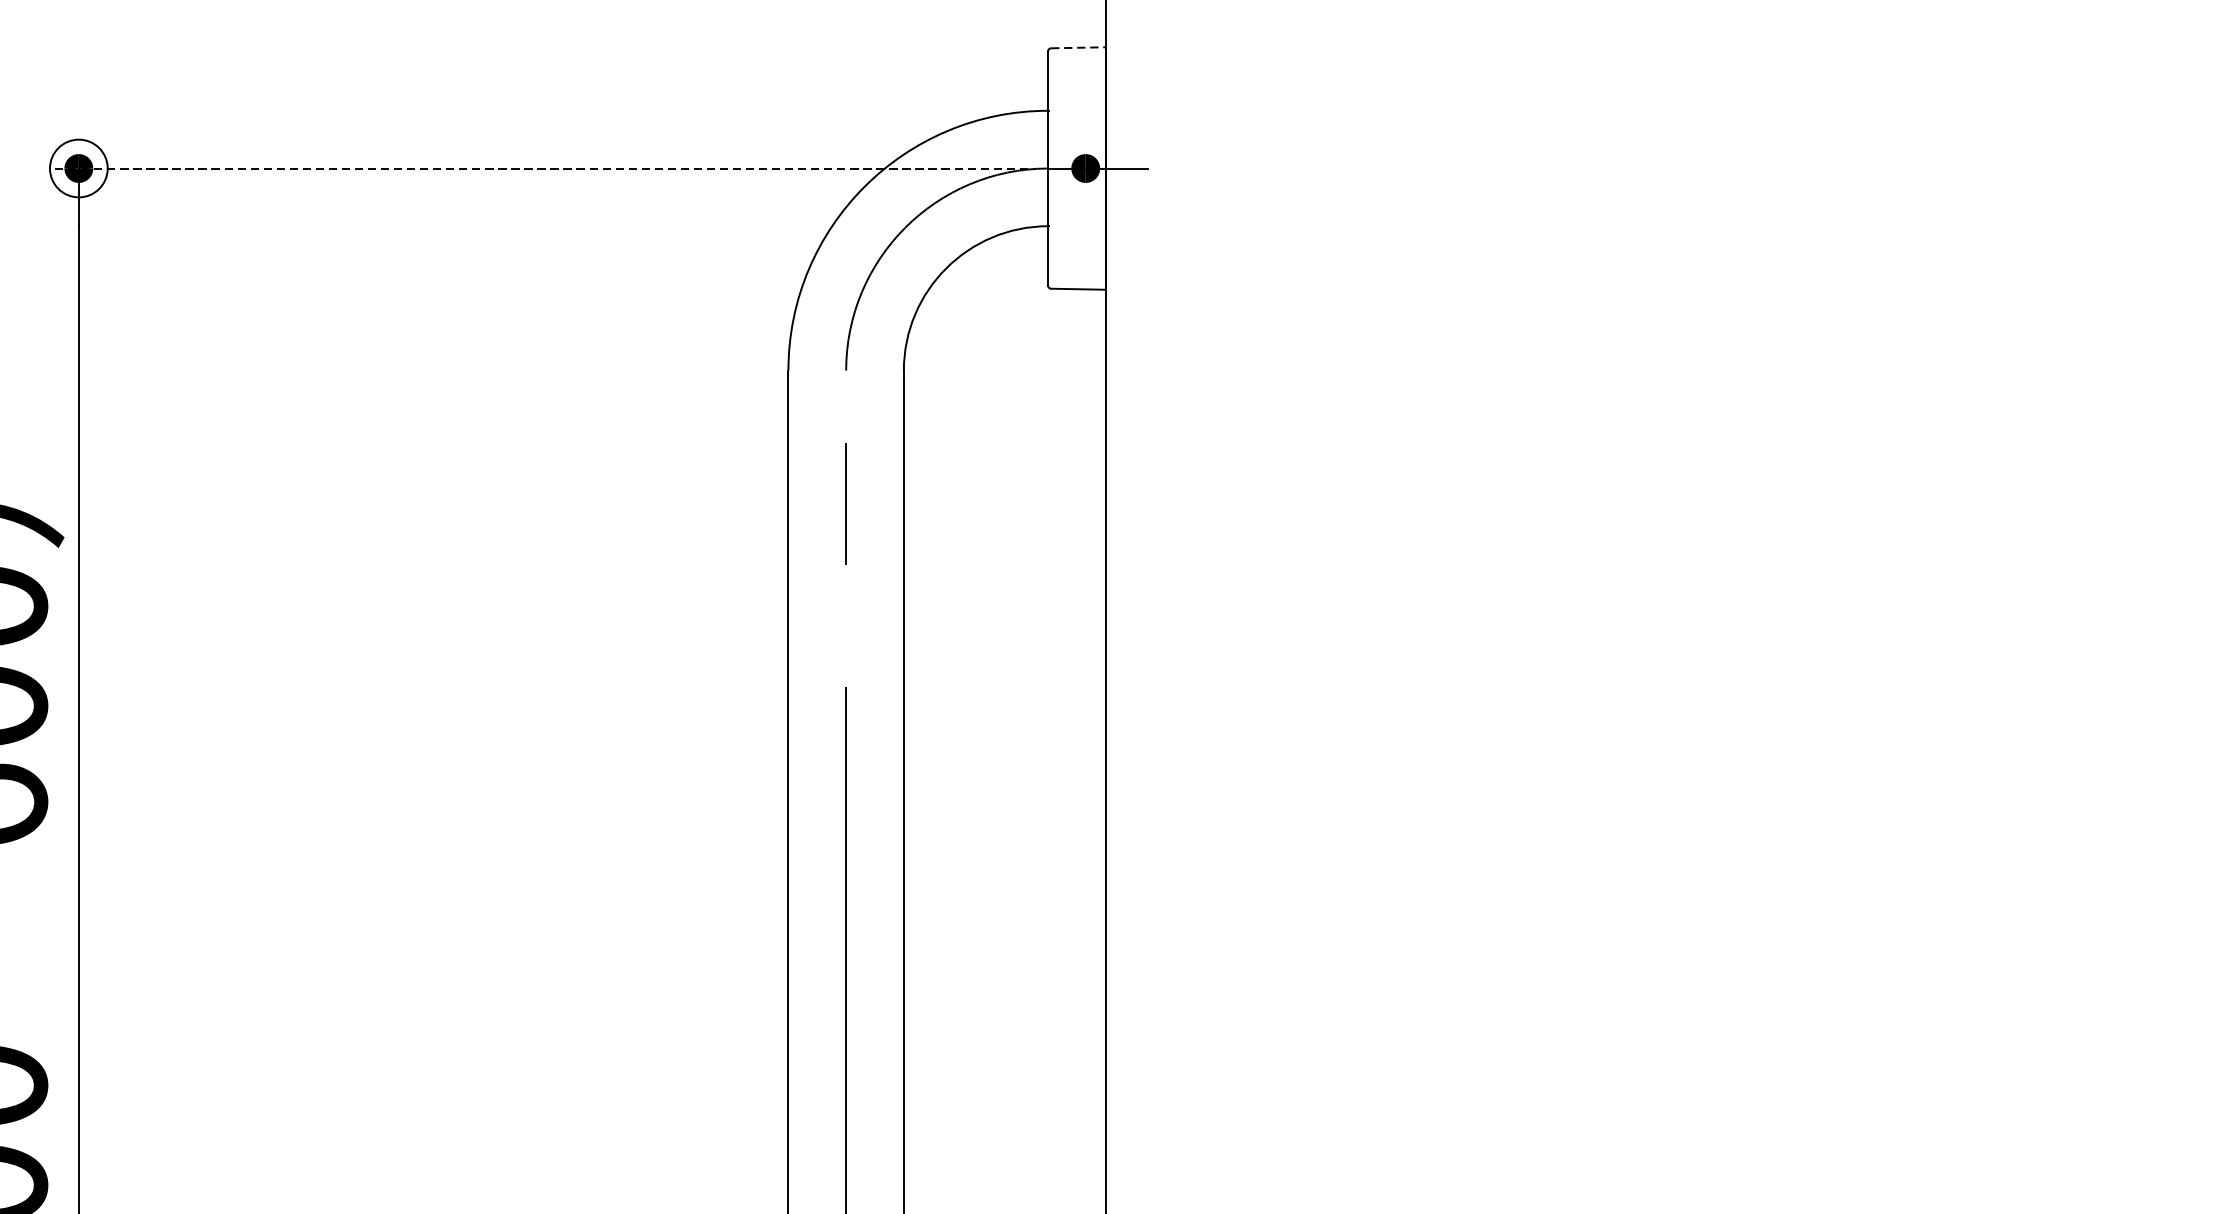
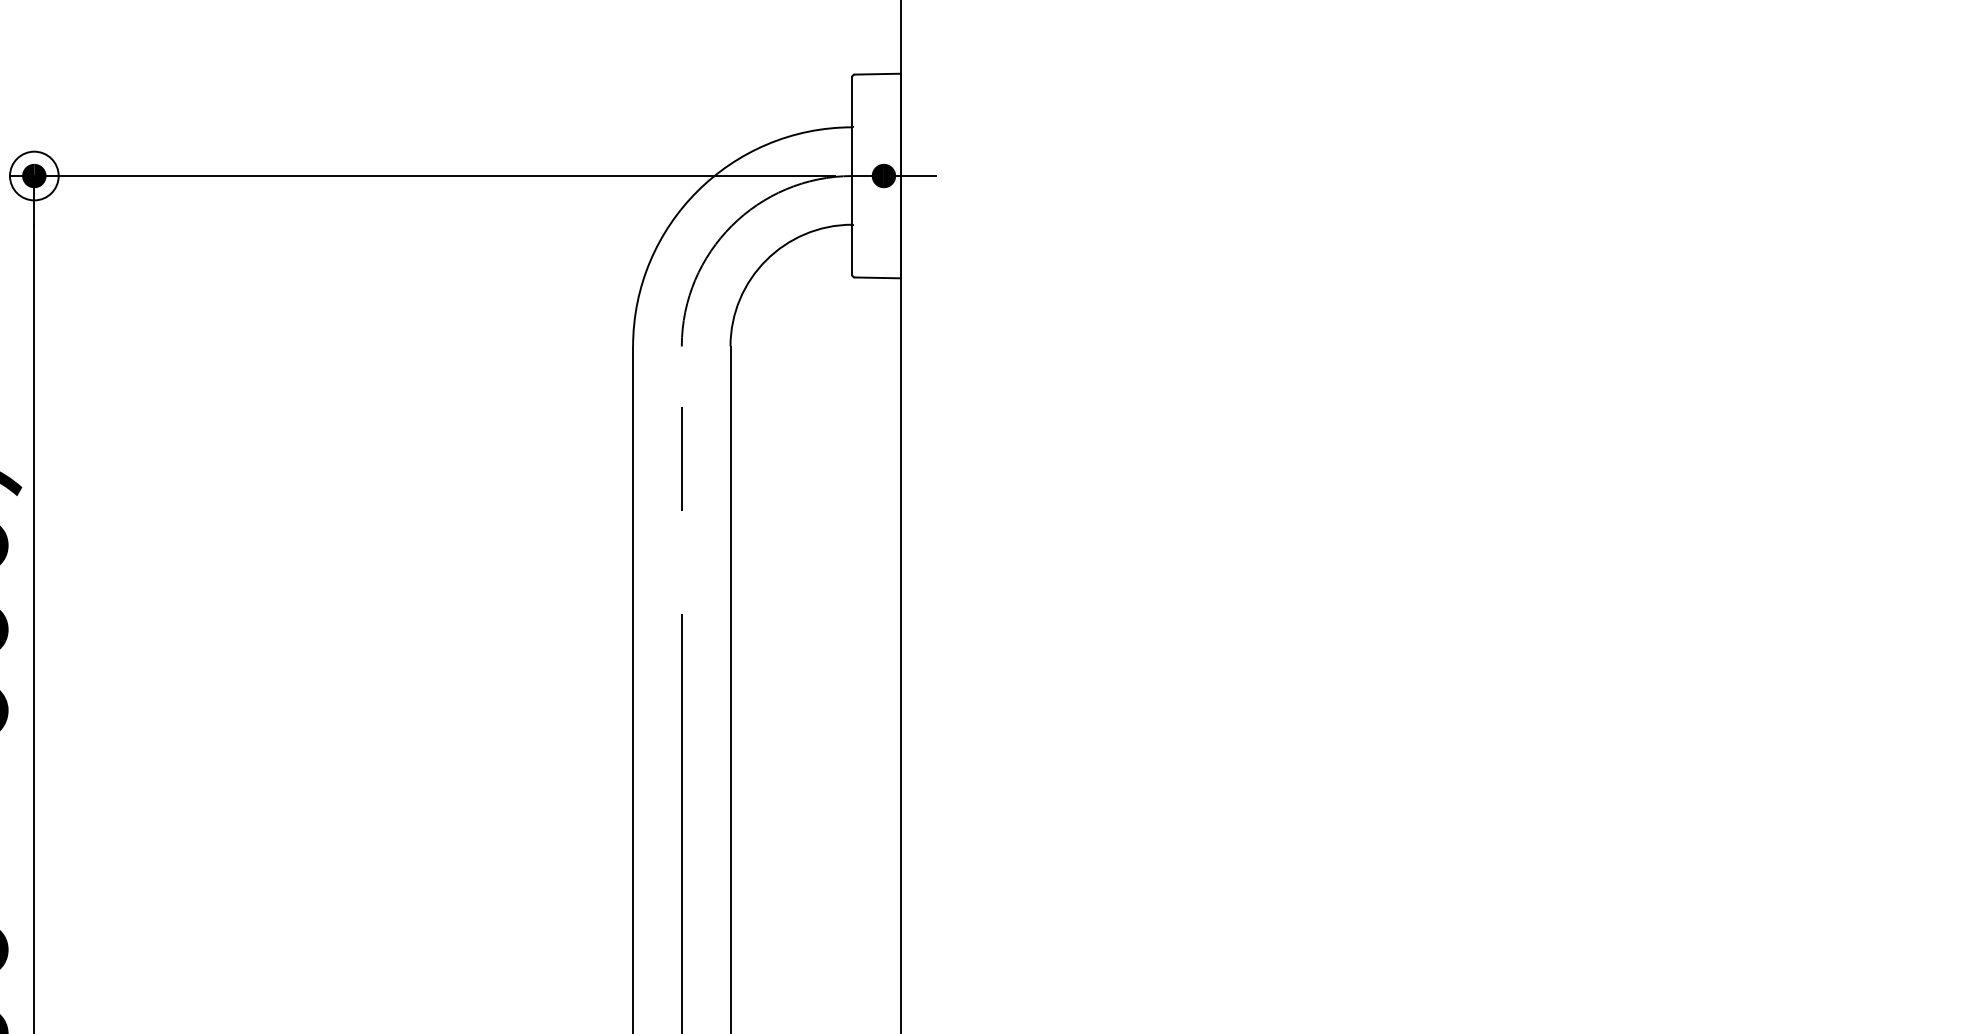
line: (1078, 48) -> (877, 74), dashed -> solid
line: (538, 169) -> (422, 176), dashed -> solid

